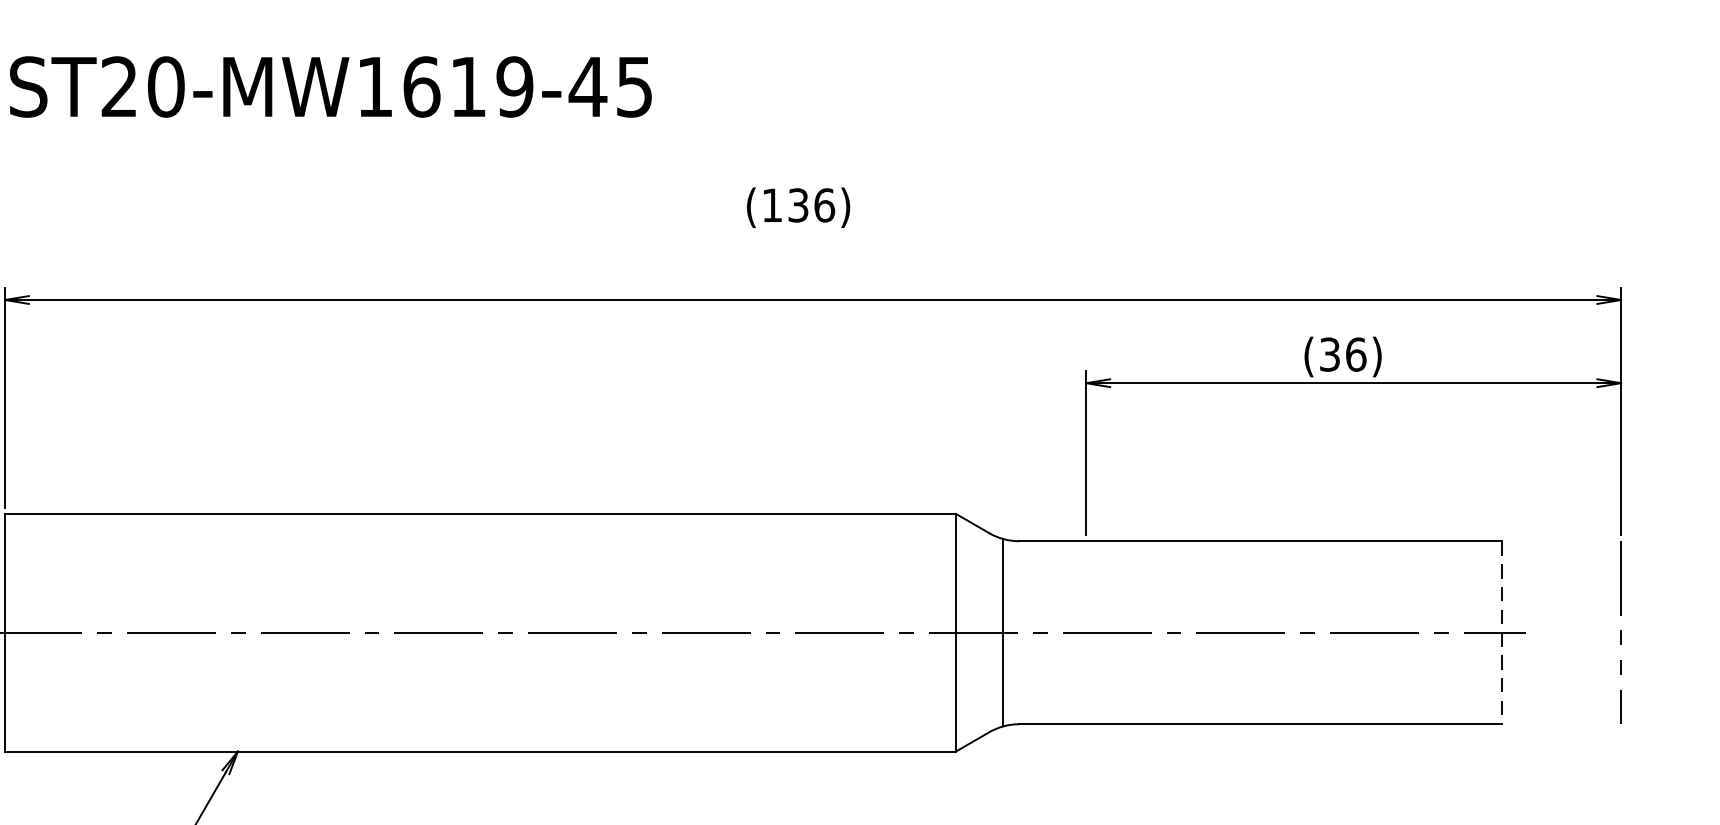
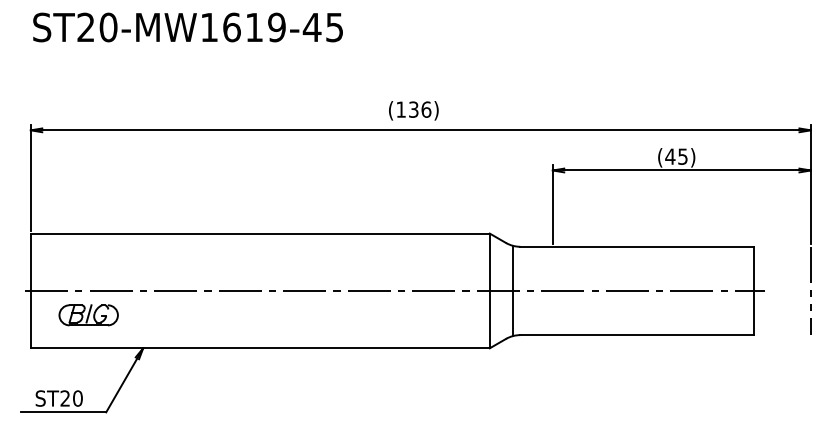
text: (797, 207) -> (413, 110), moved
text: (1342, 354) -> (676, 156), (36) -> (45)
line: (1502, 633) -> (753, 291), dashed -> solid
part: (124, 683) -> (88, 315), added

